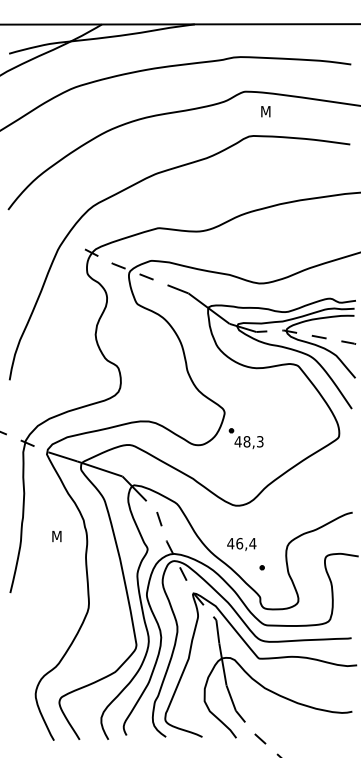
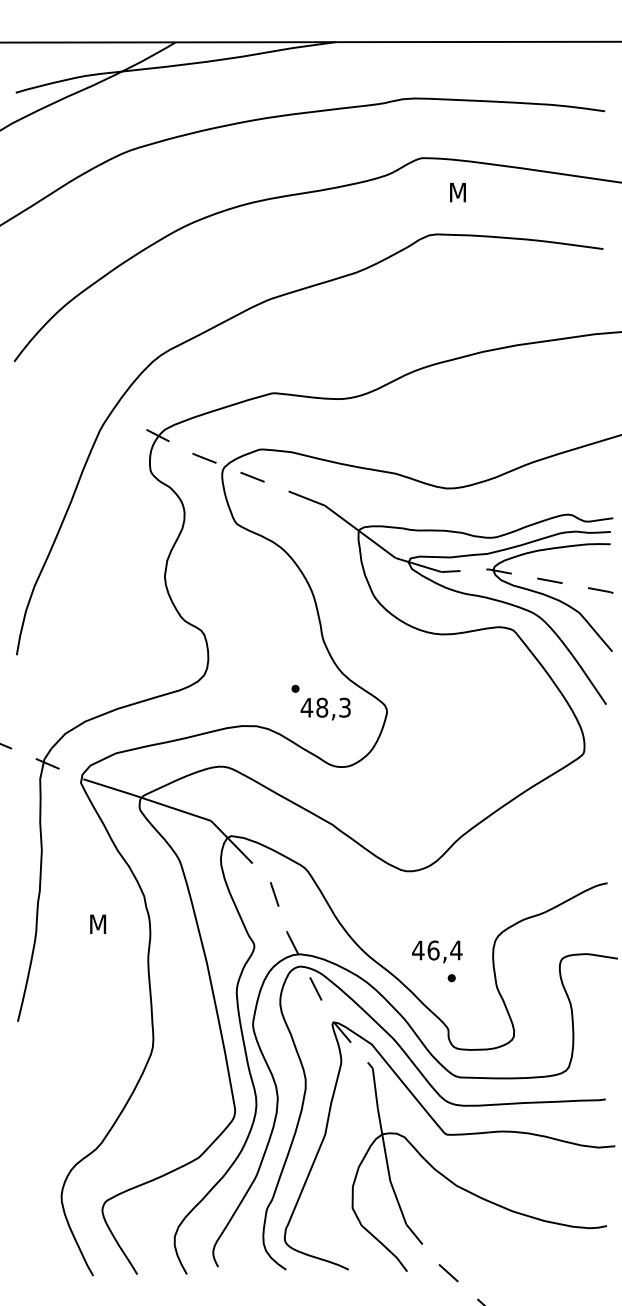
part: (245, 438) -> (319, 702), moved
text: (241, 544) -> (436, 951), moved

